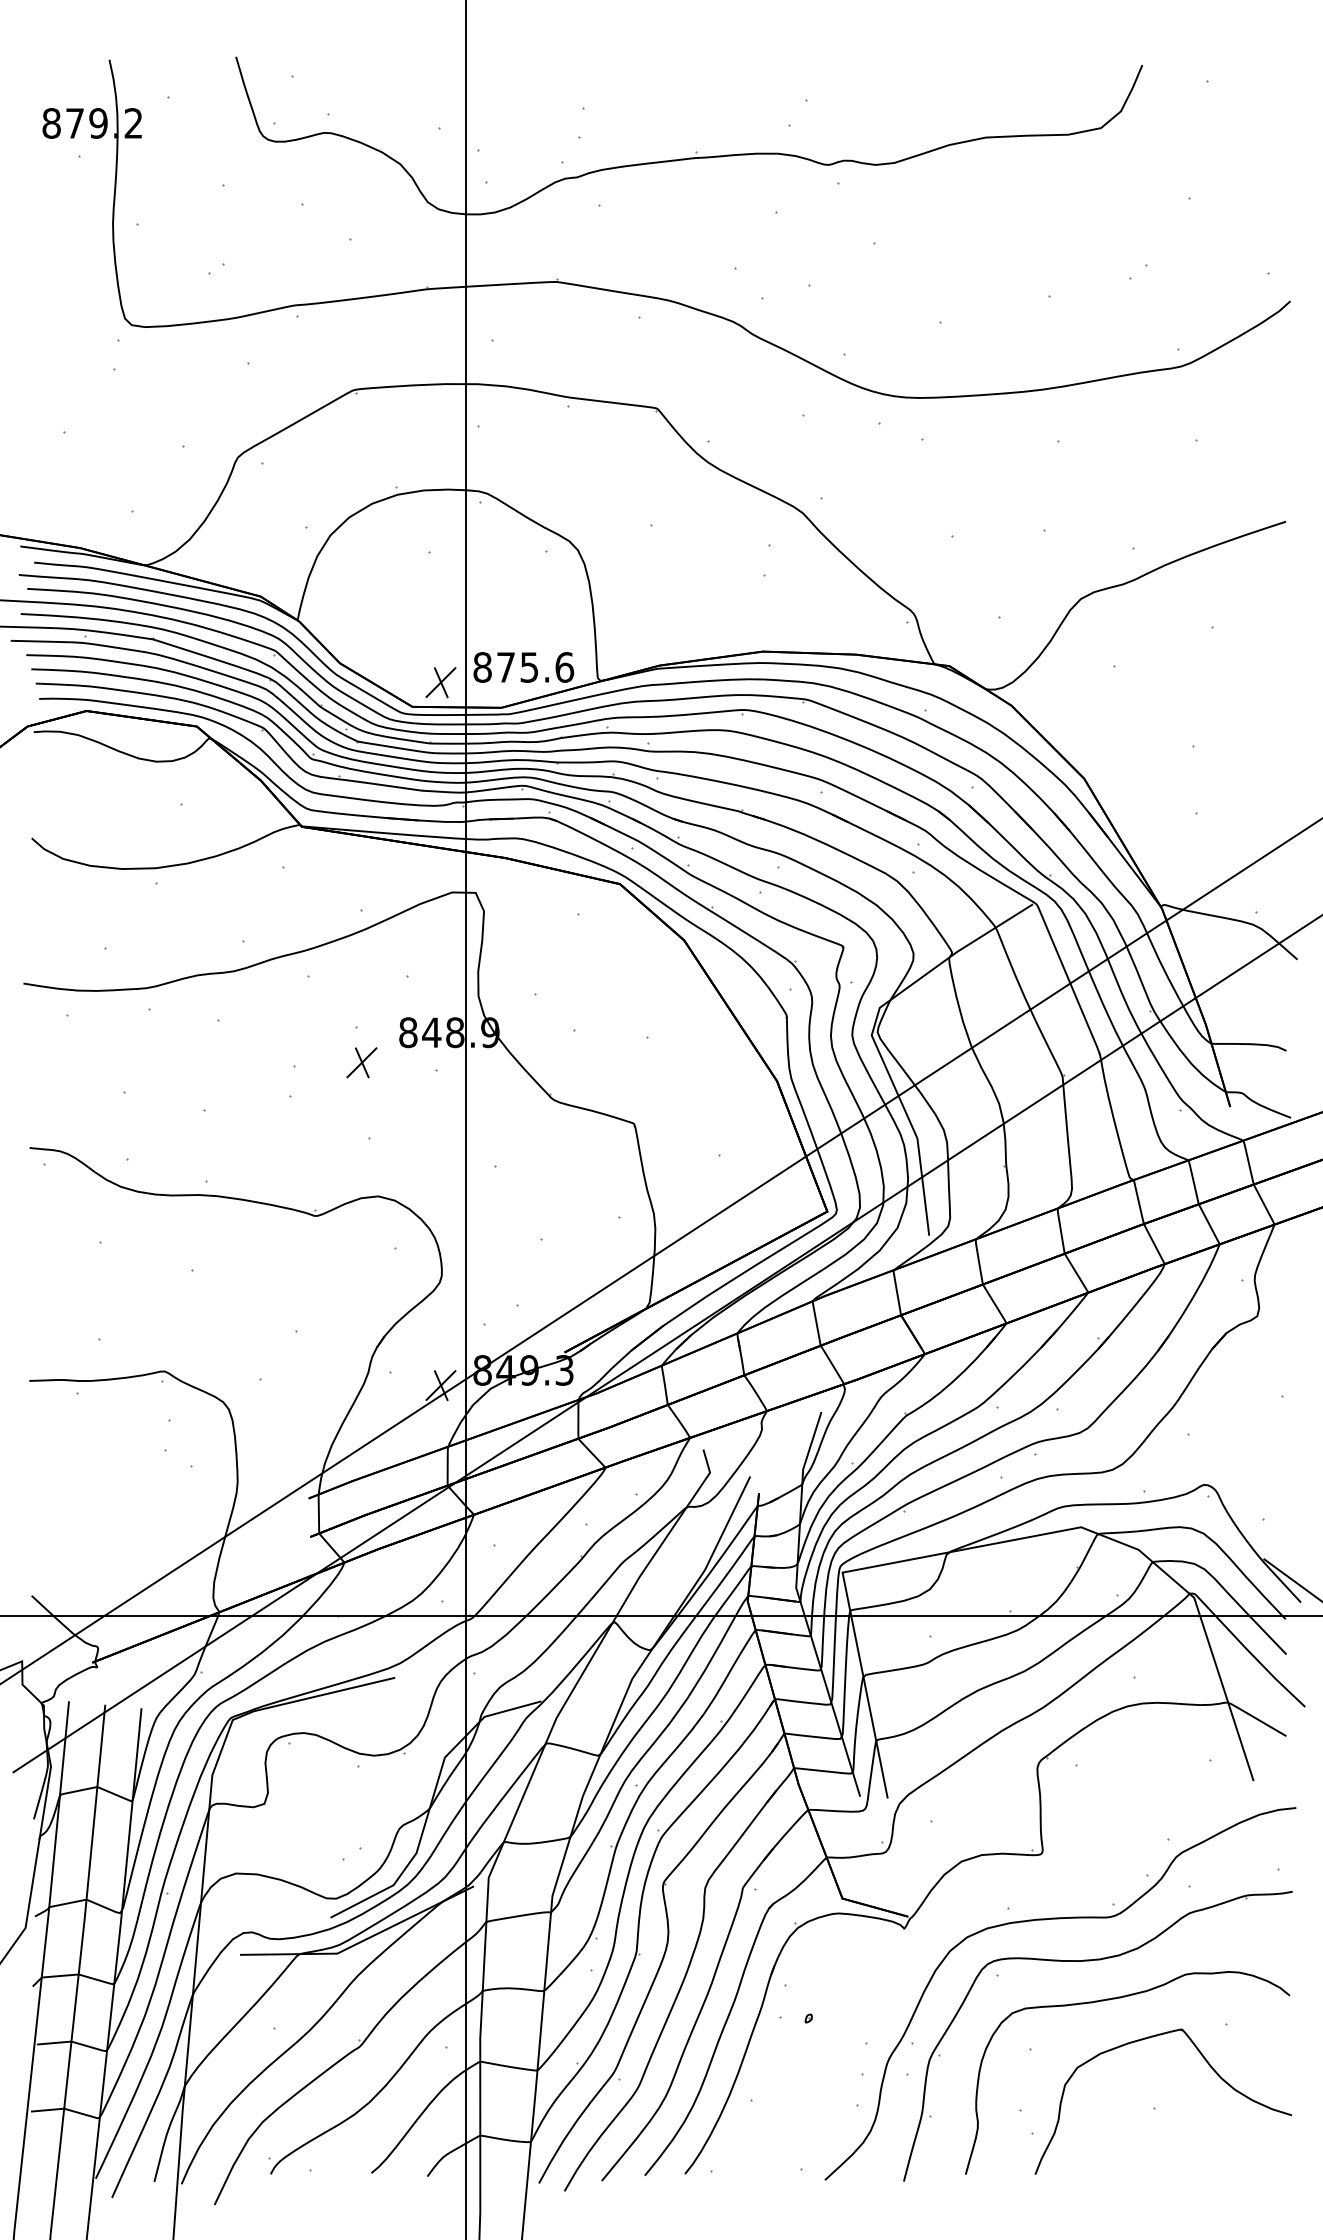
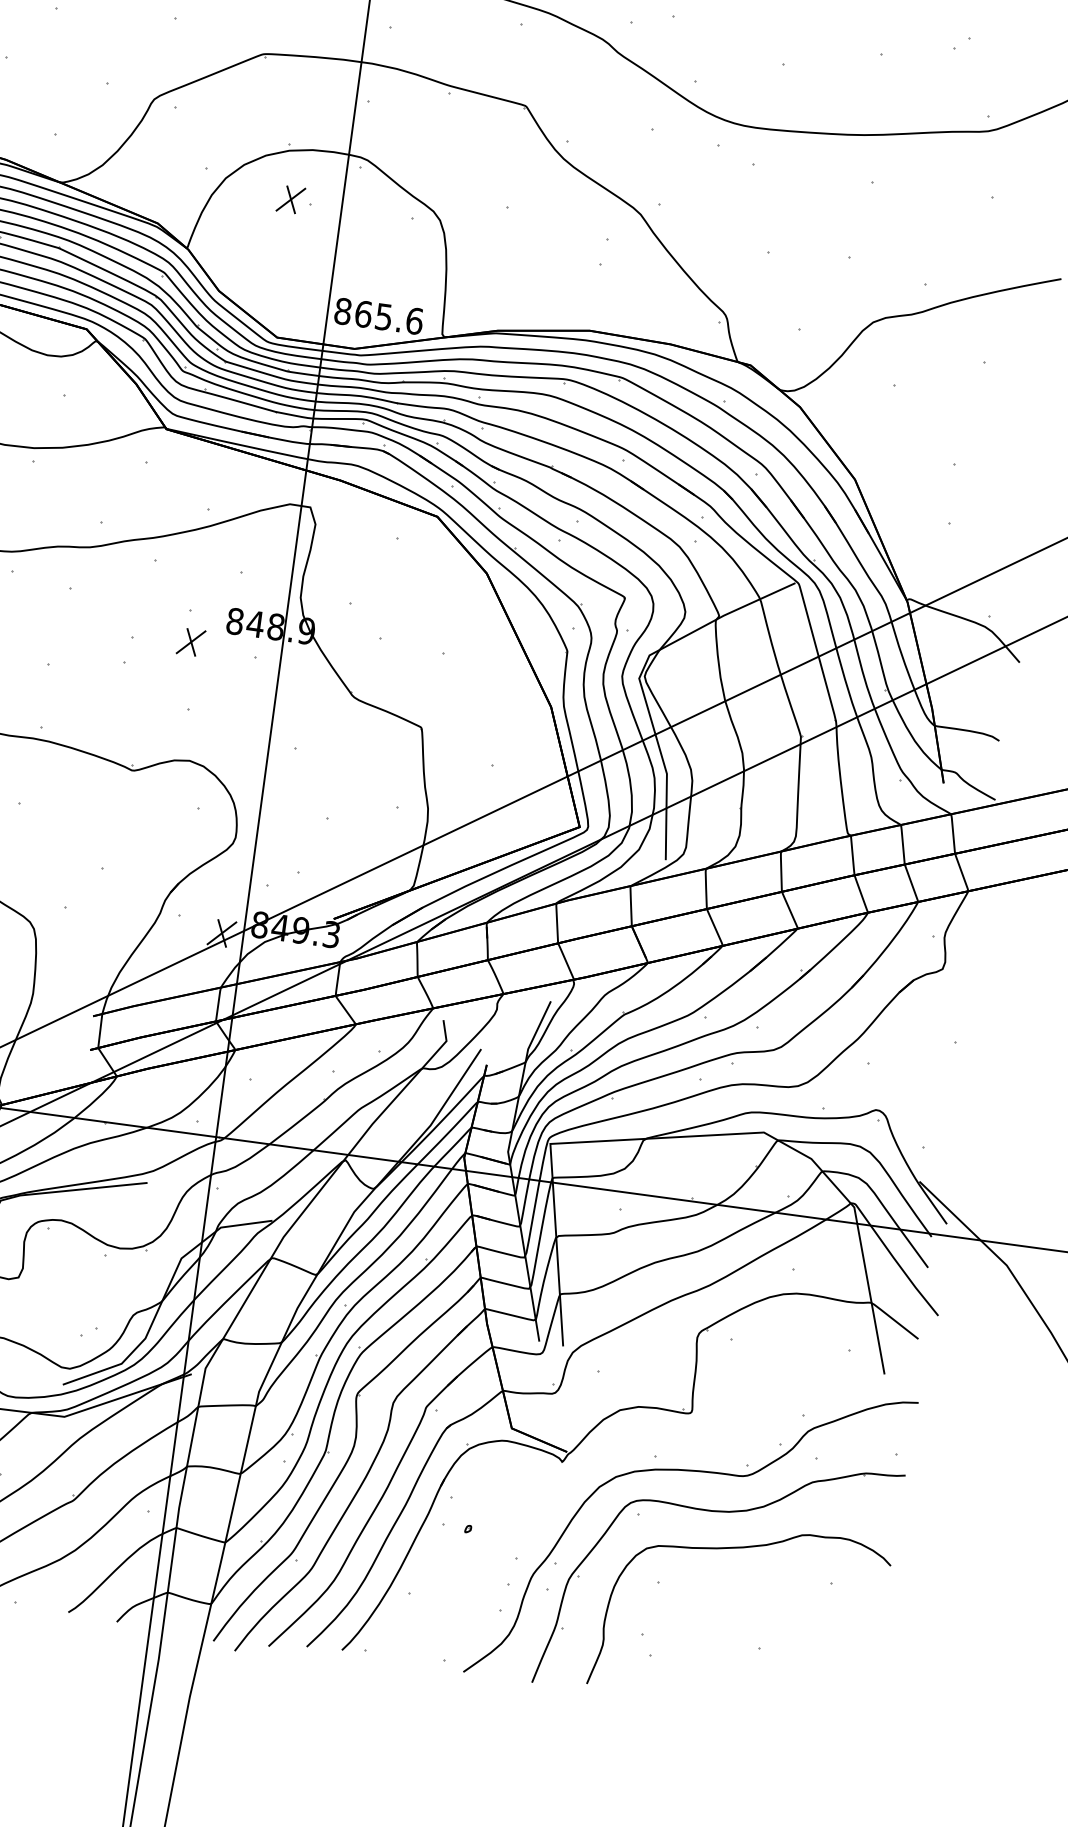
text: (506, 667) -> (363, 314), 875.6 -> 865.6
part: (440, 682) -> (290, 199), moved
part: (1208, 2065) -> (811, 1617), removed

